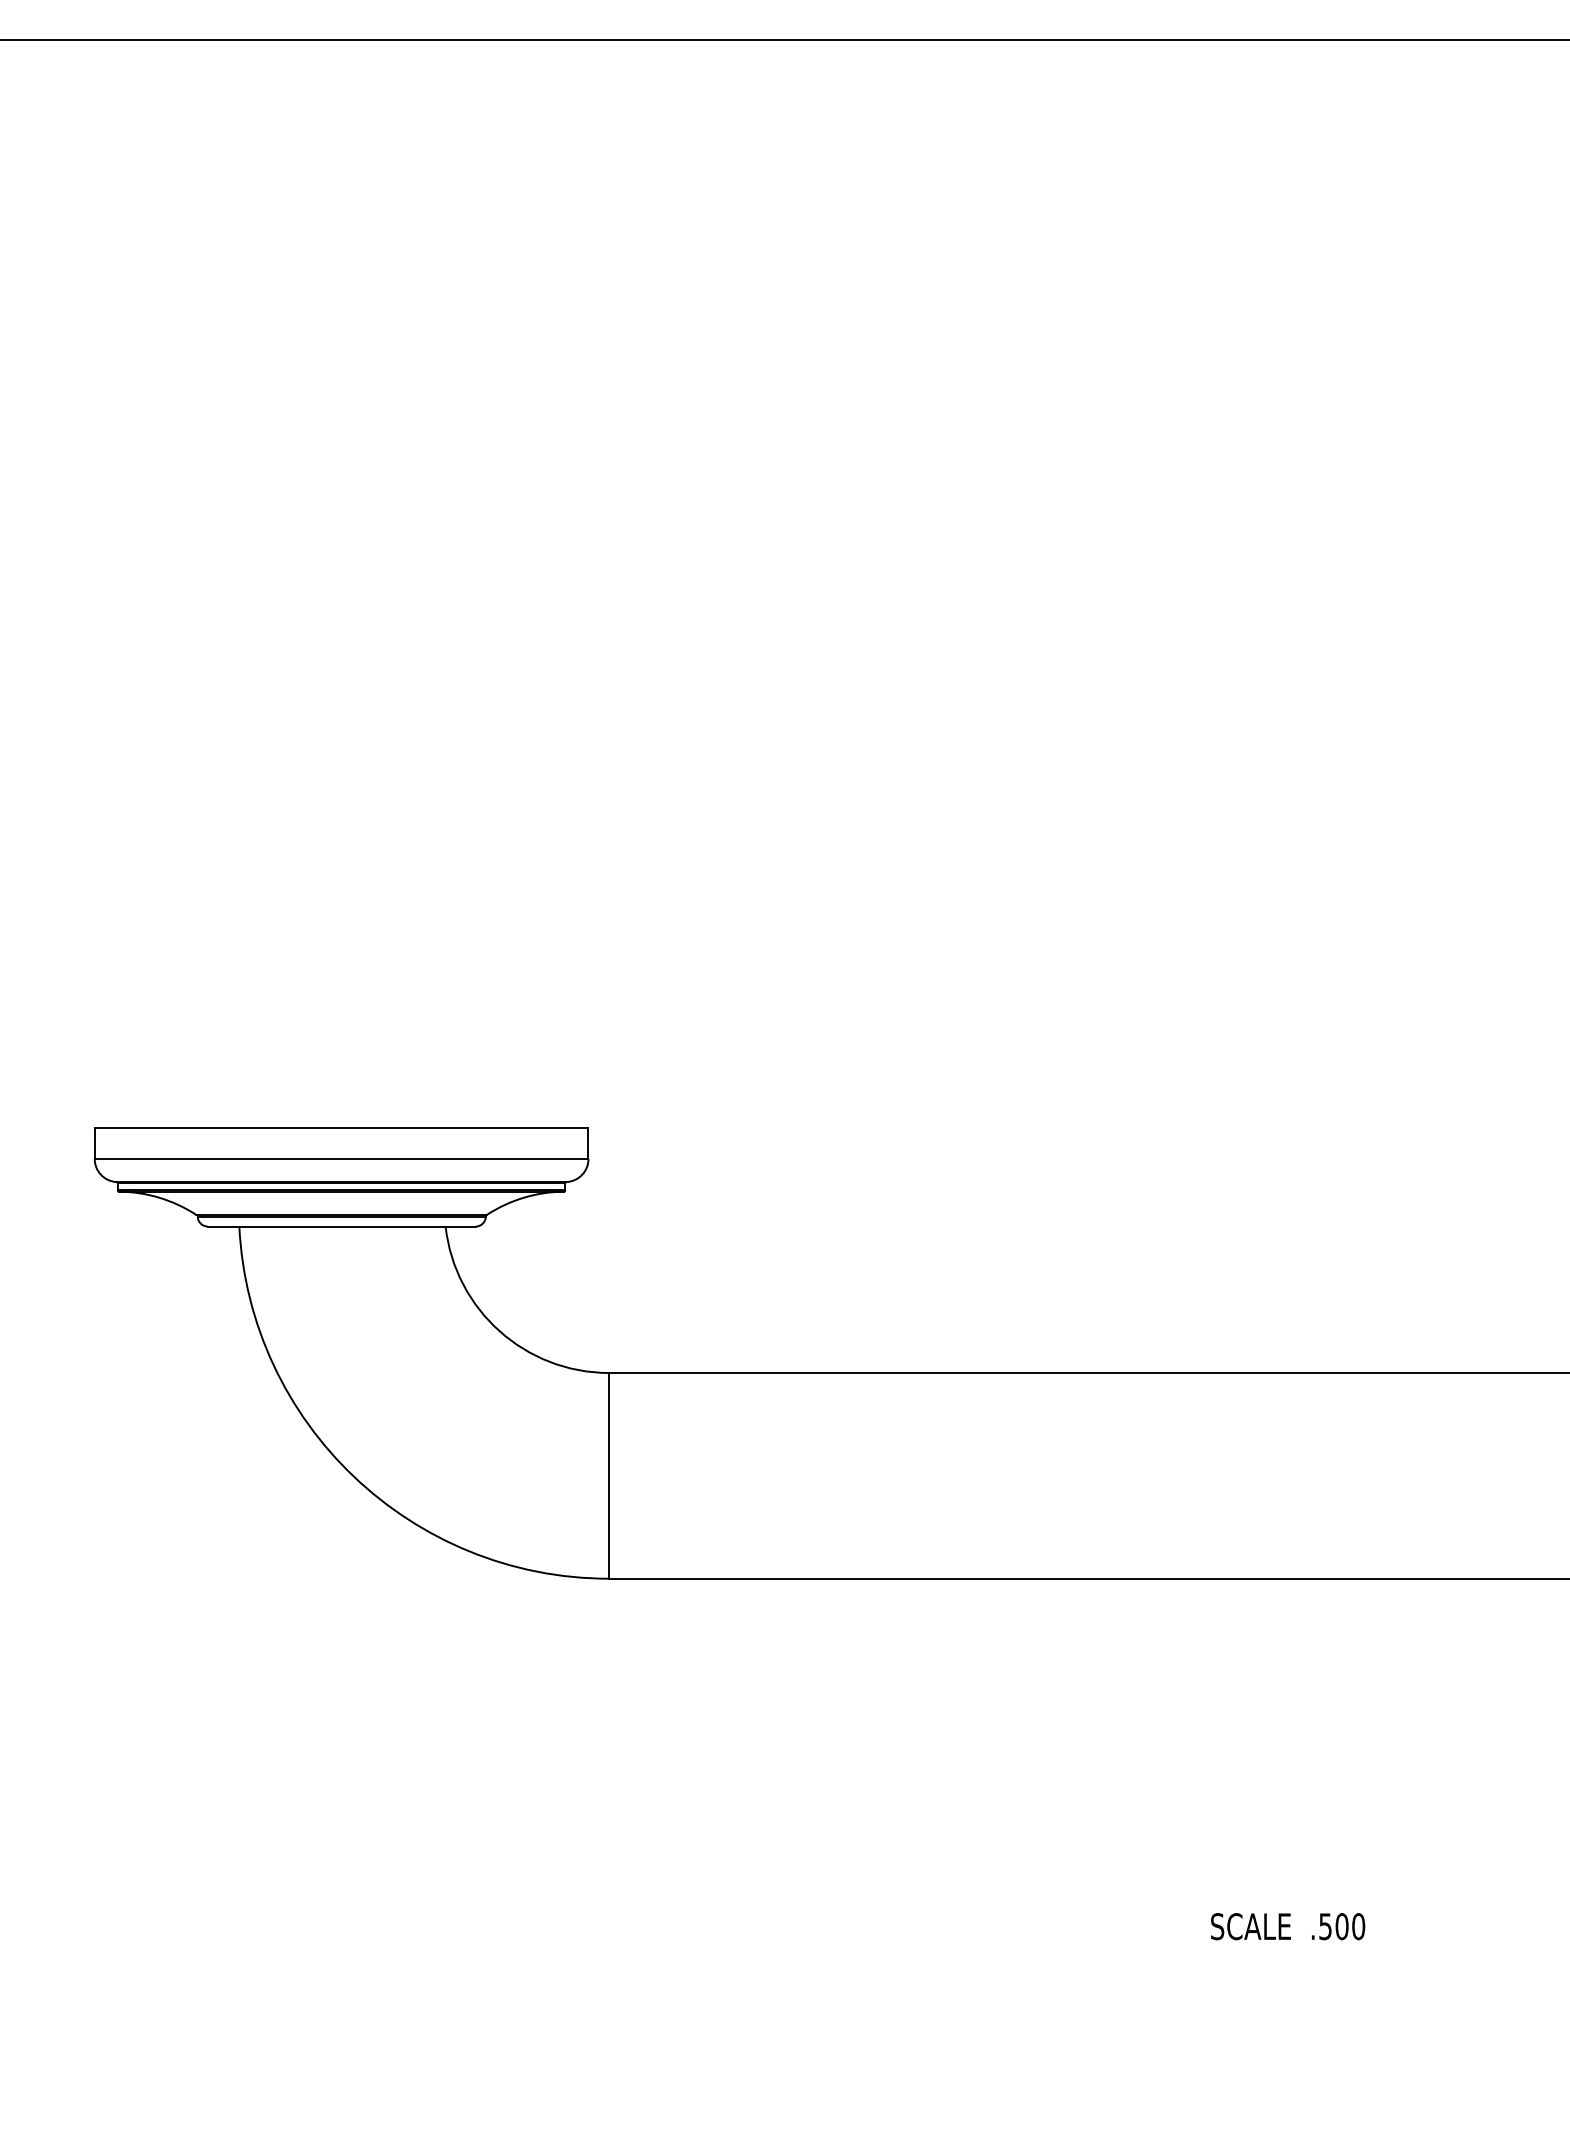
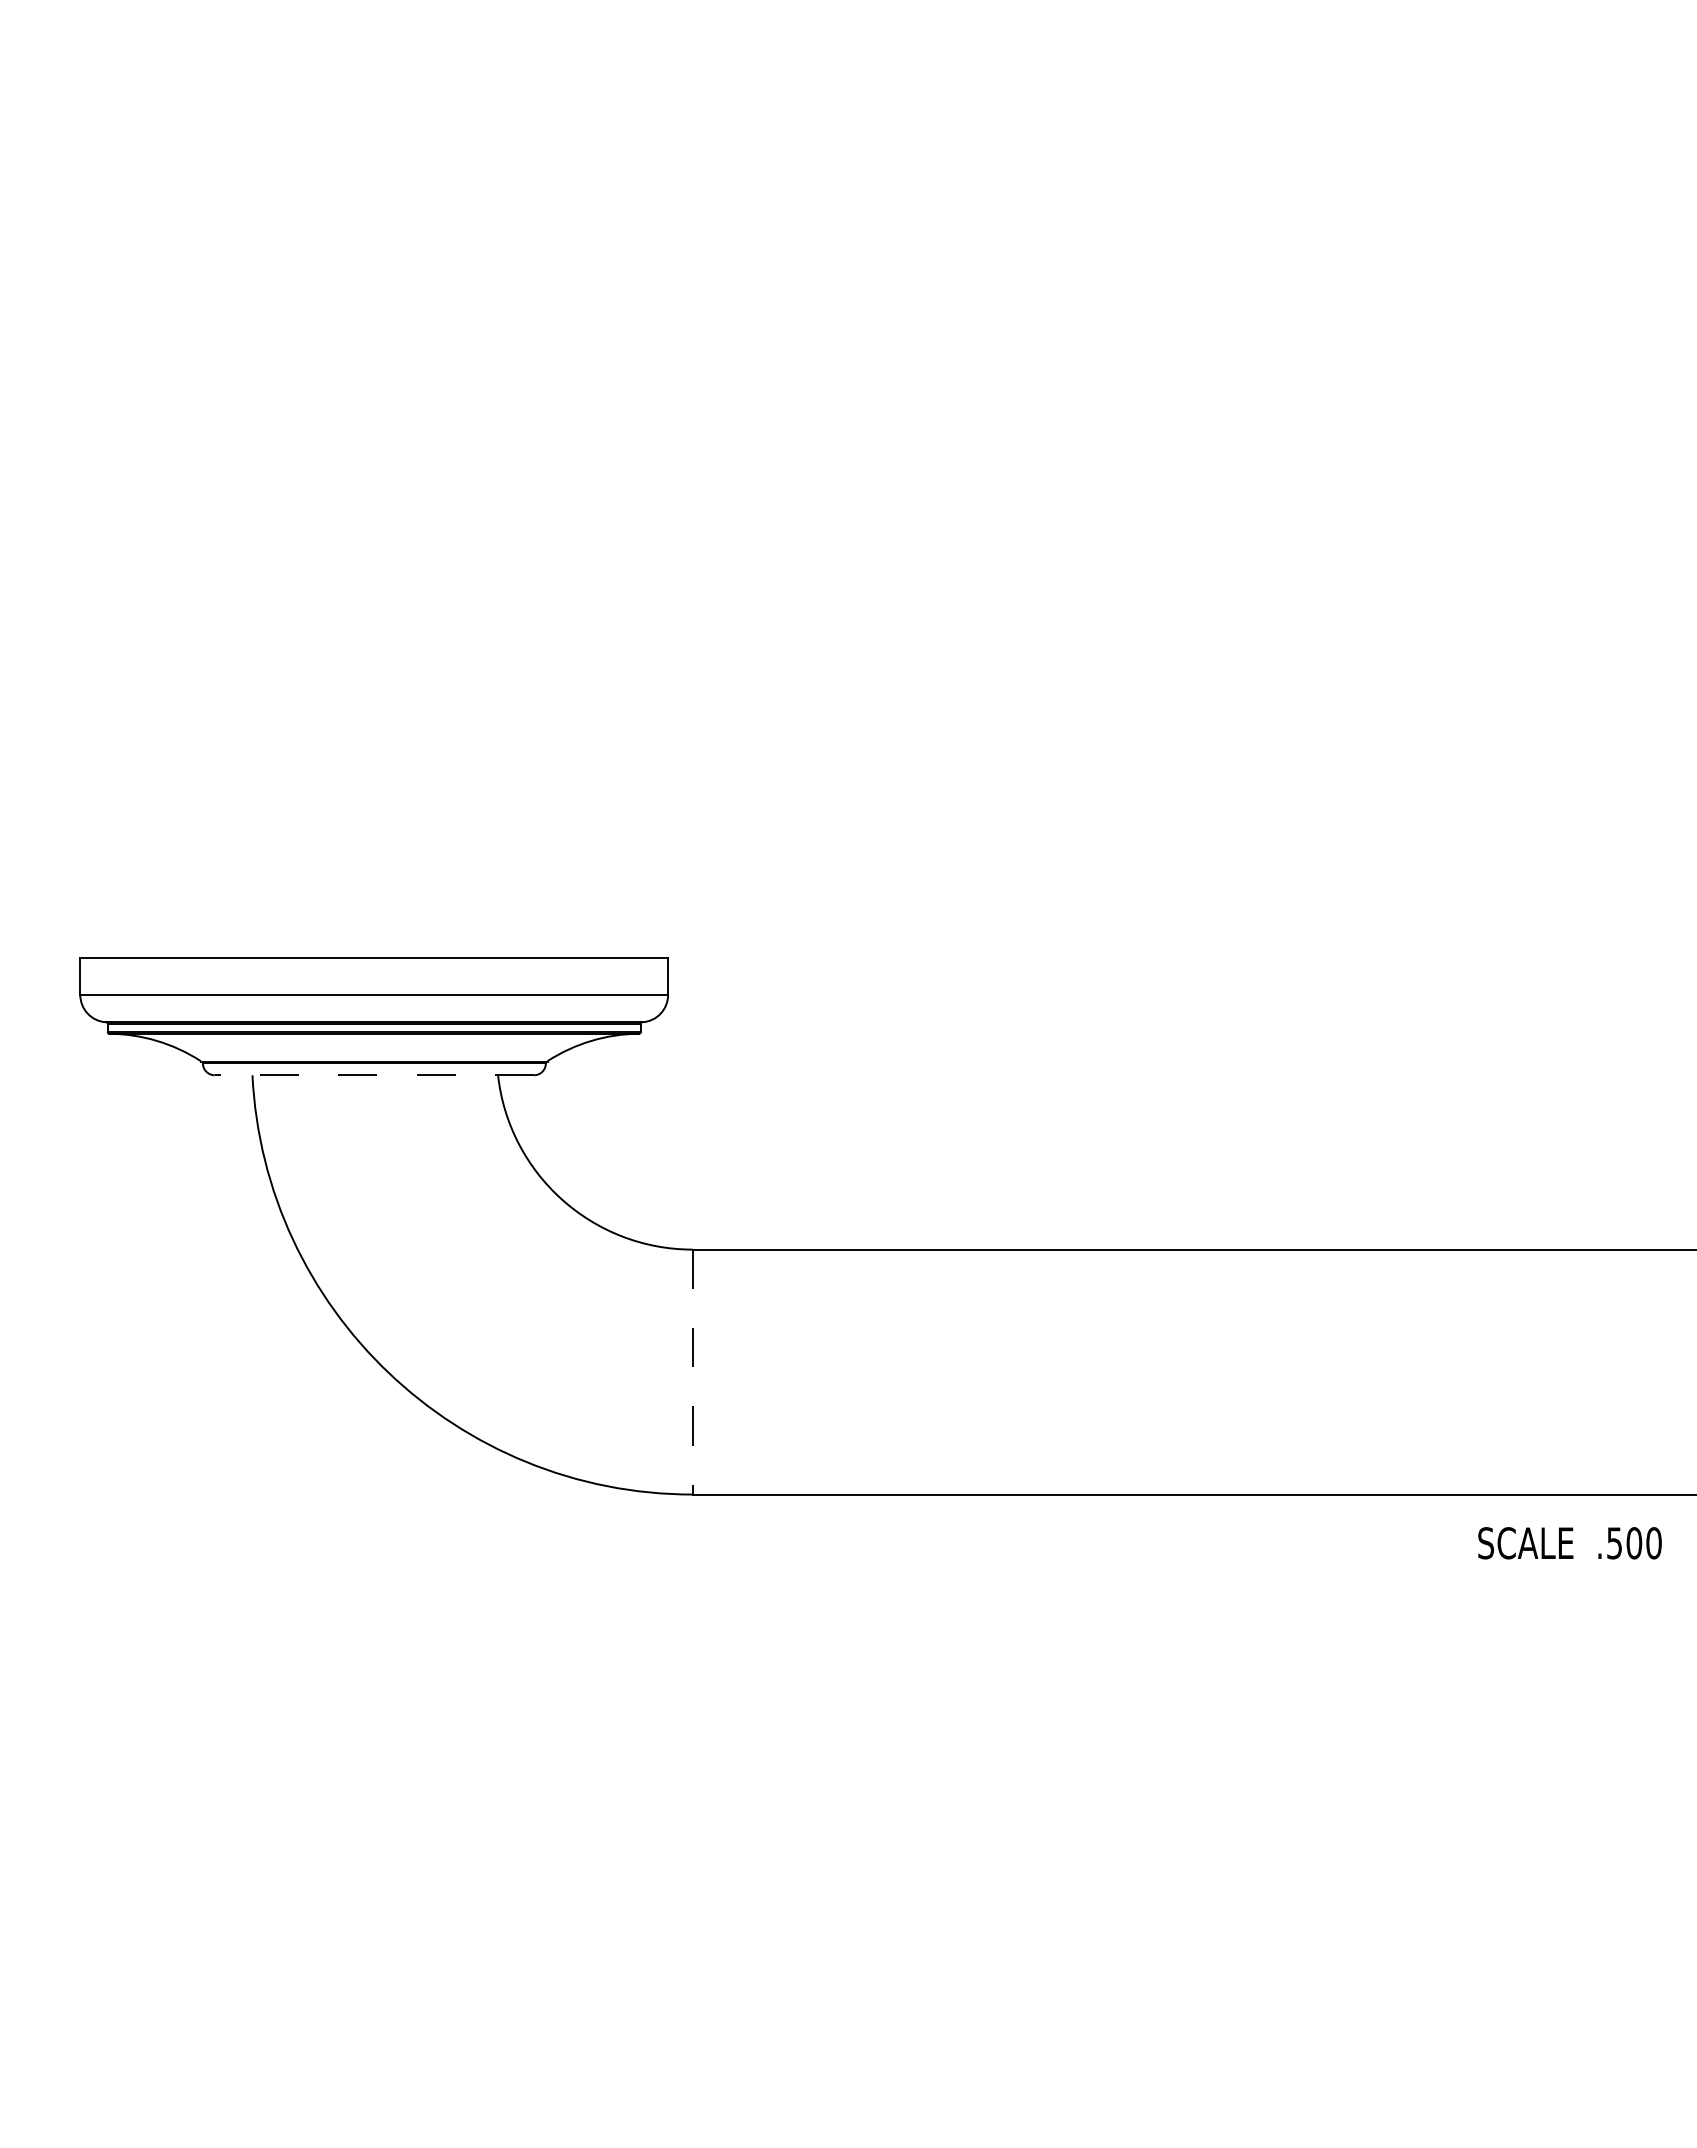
line: (341, 1226) -> (374, 1075), solid -> dashed
line: (609, 1475) -> (693, 1371), solid -> dashed
text: (1288, 1926) -> (1570, 1543), moved

